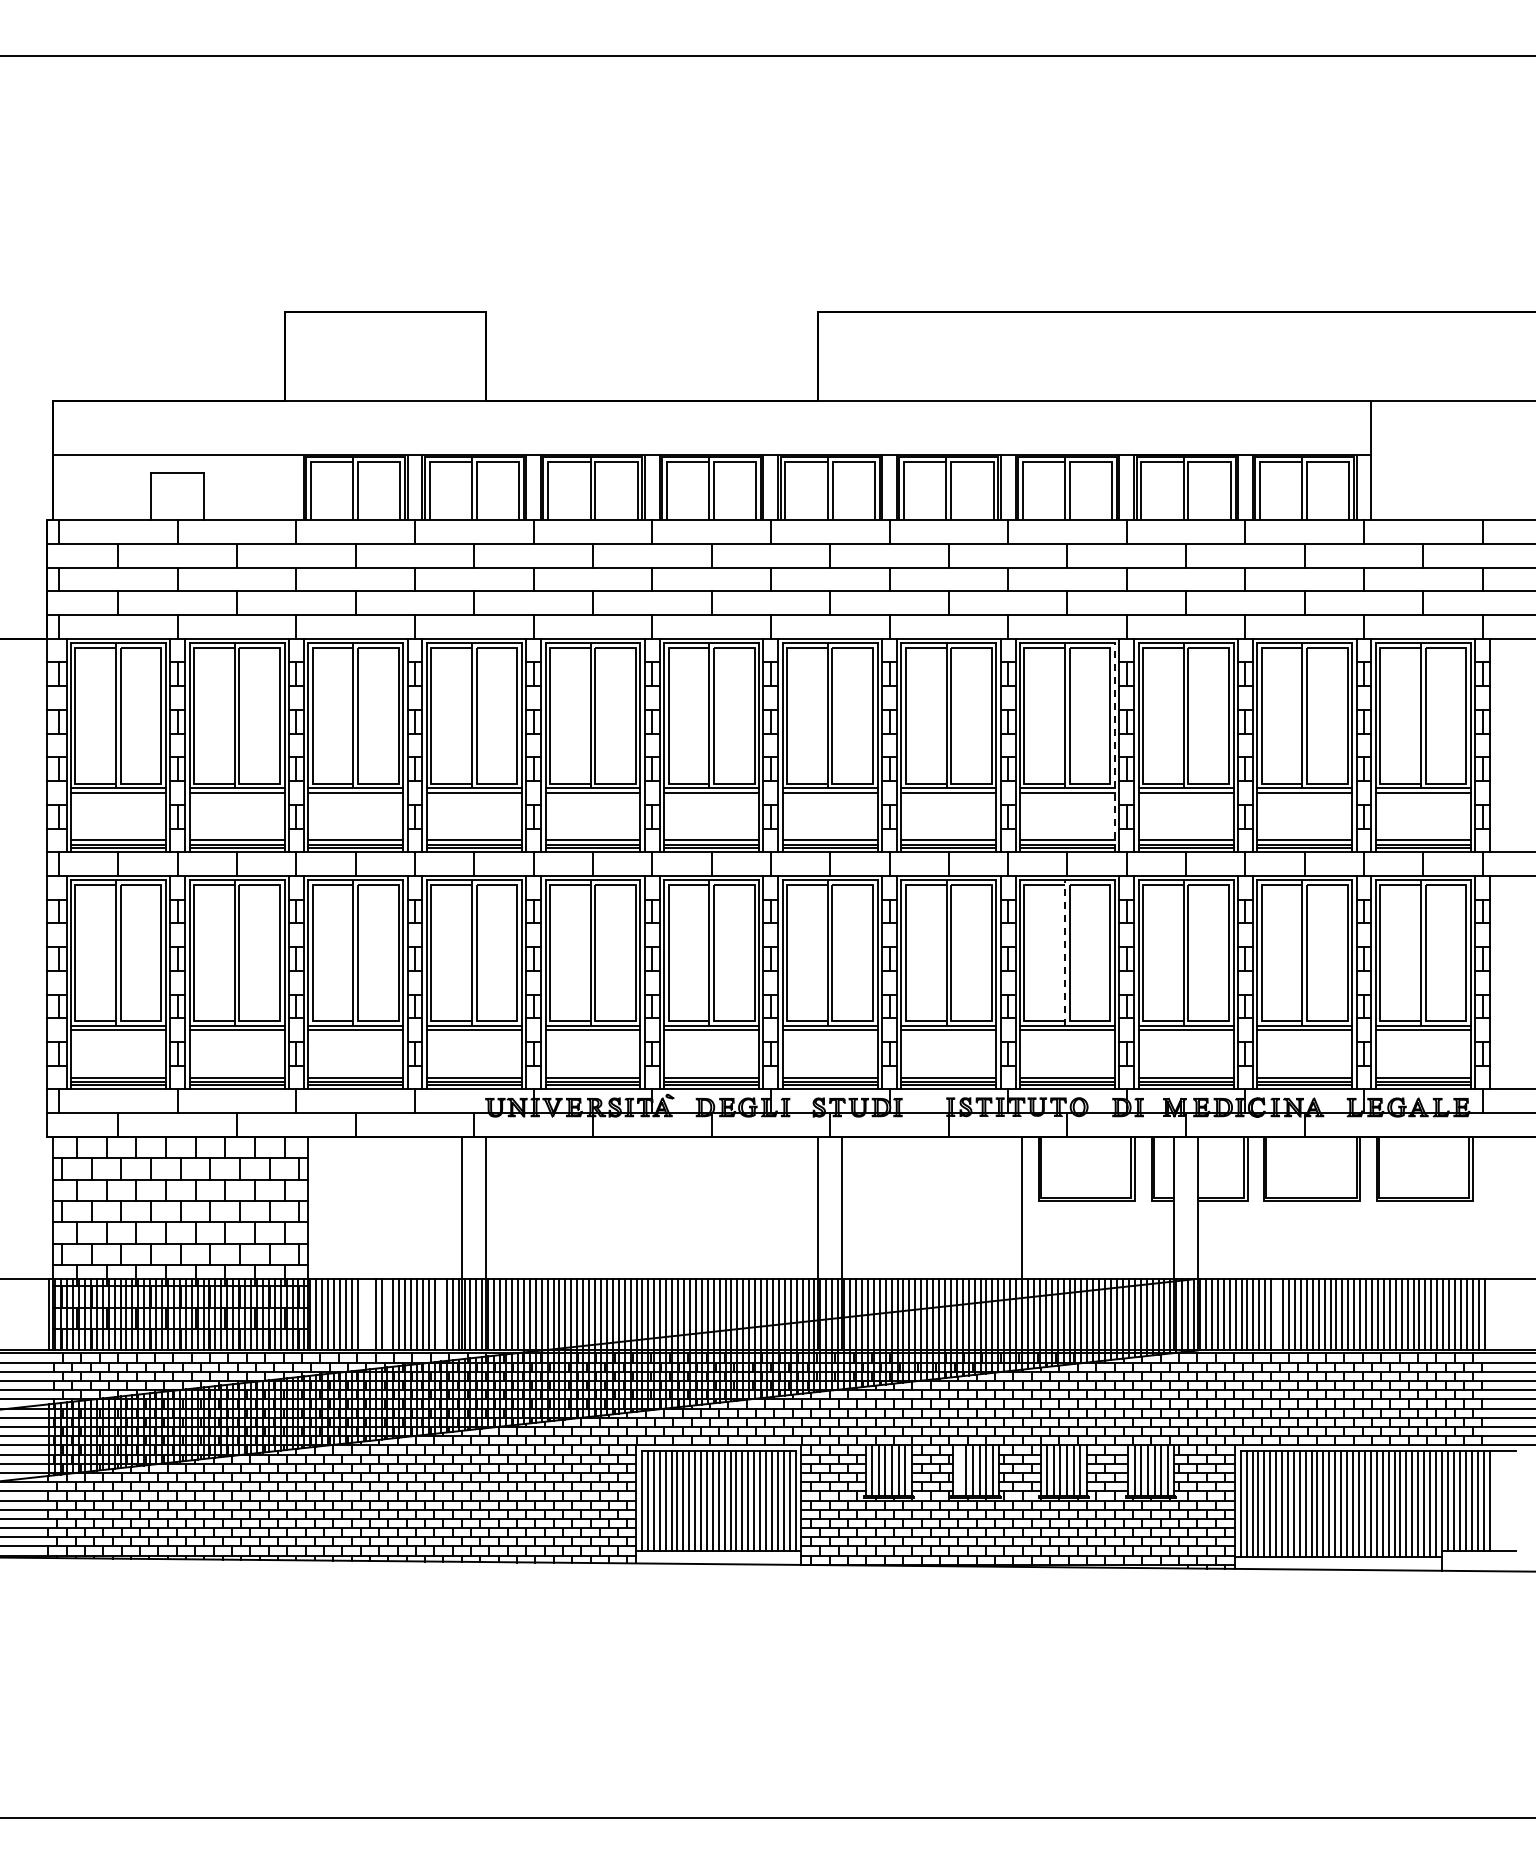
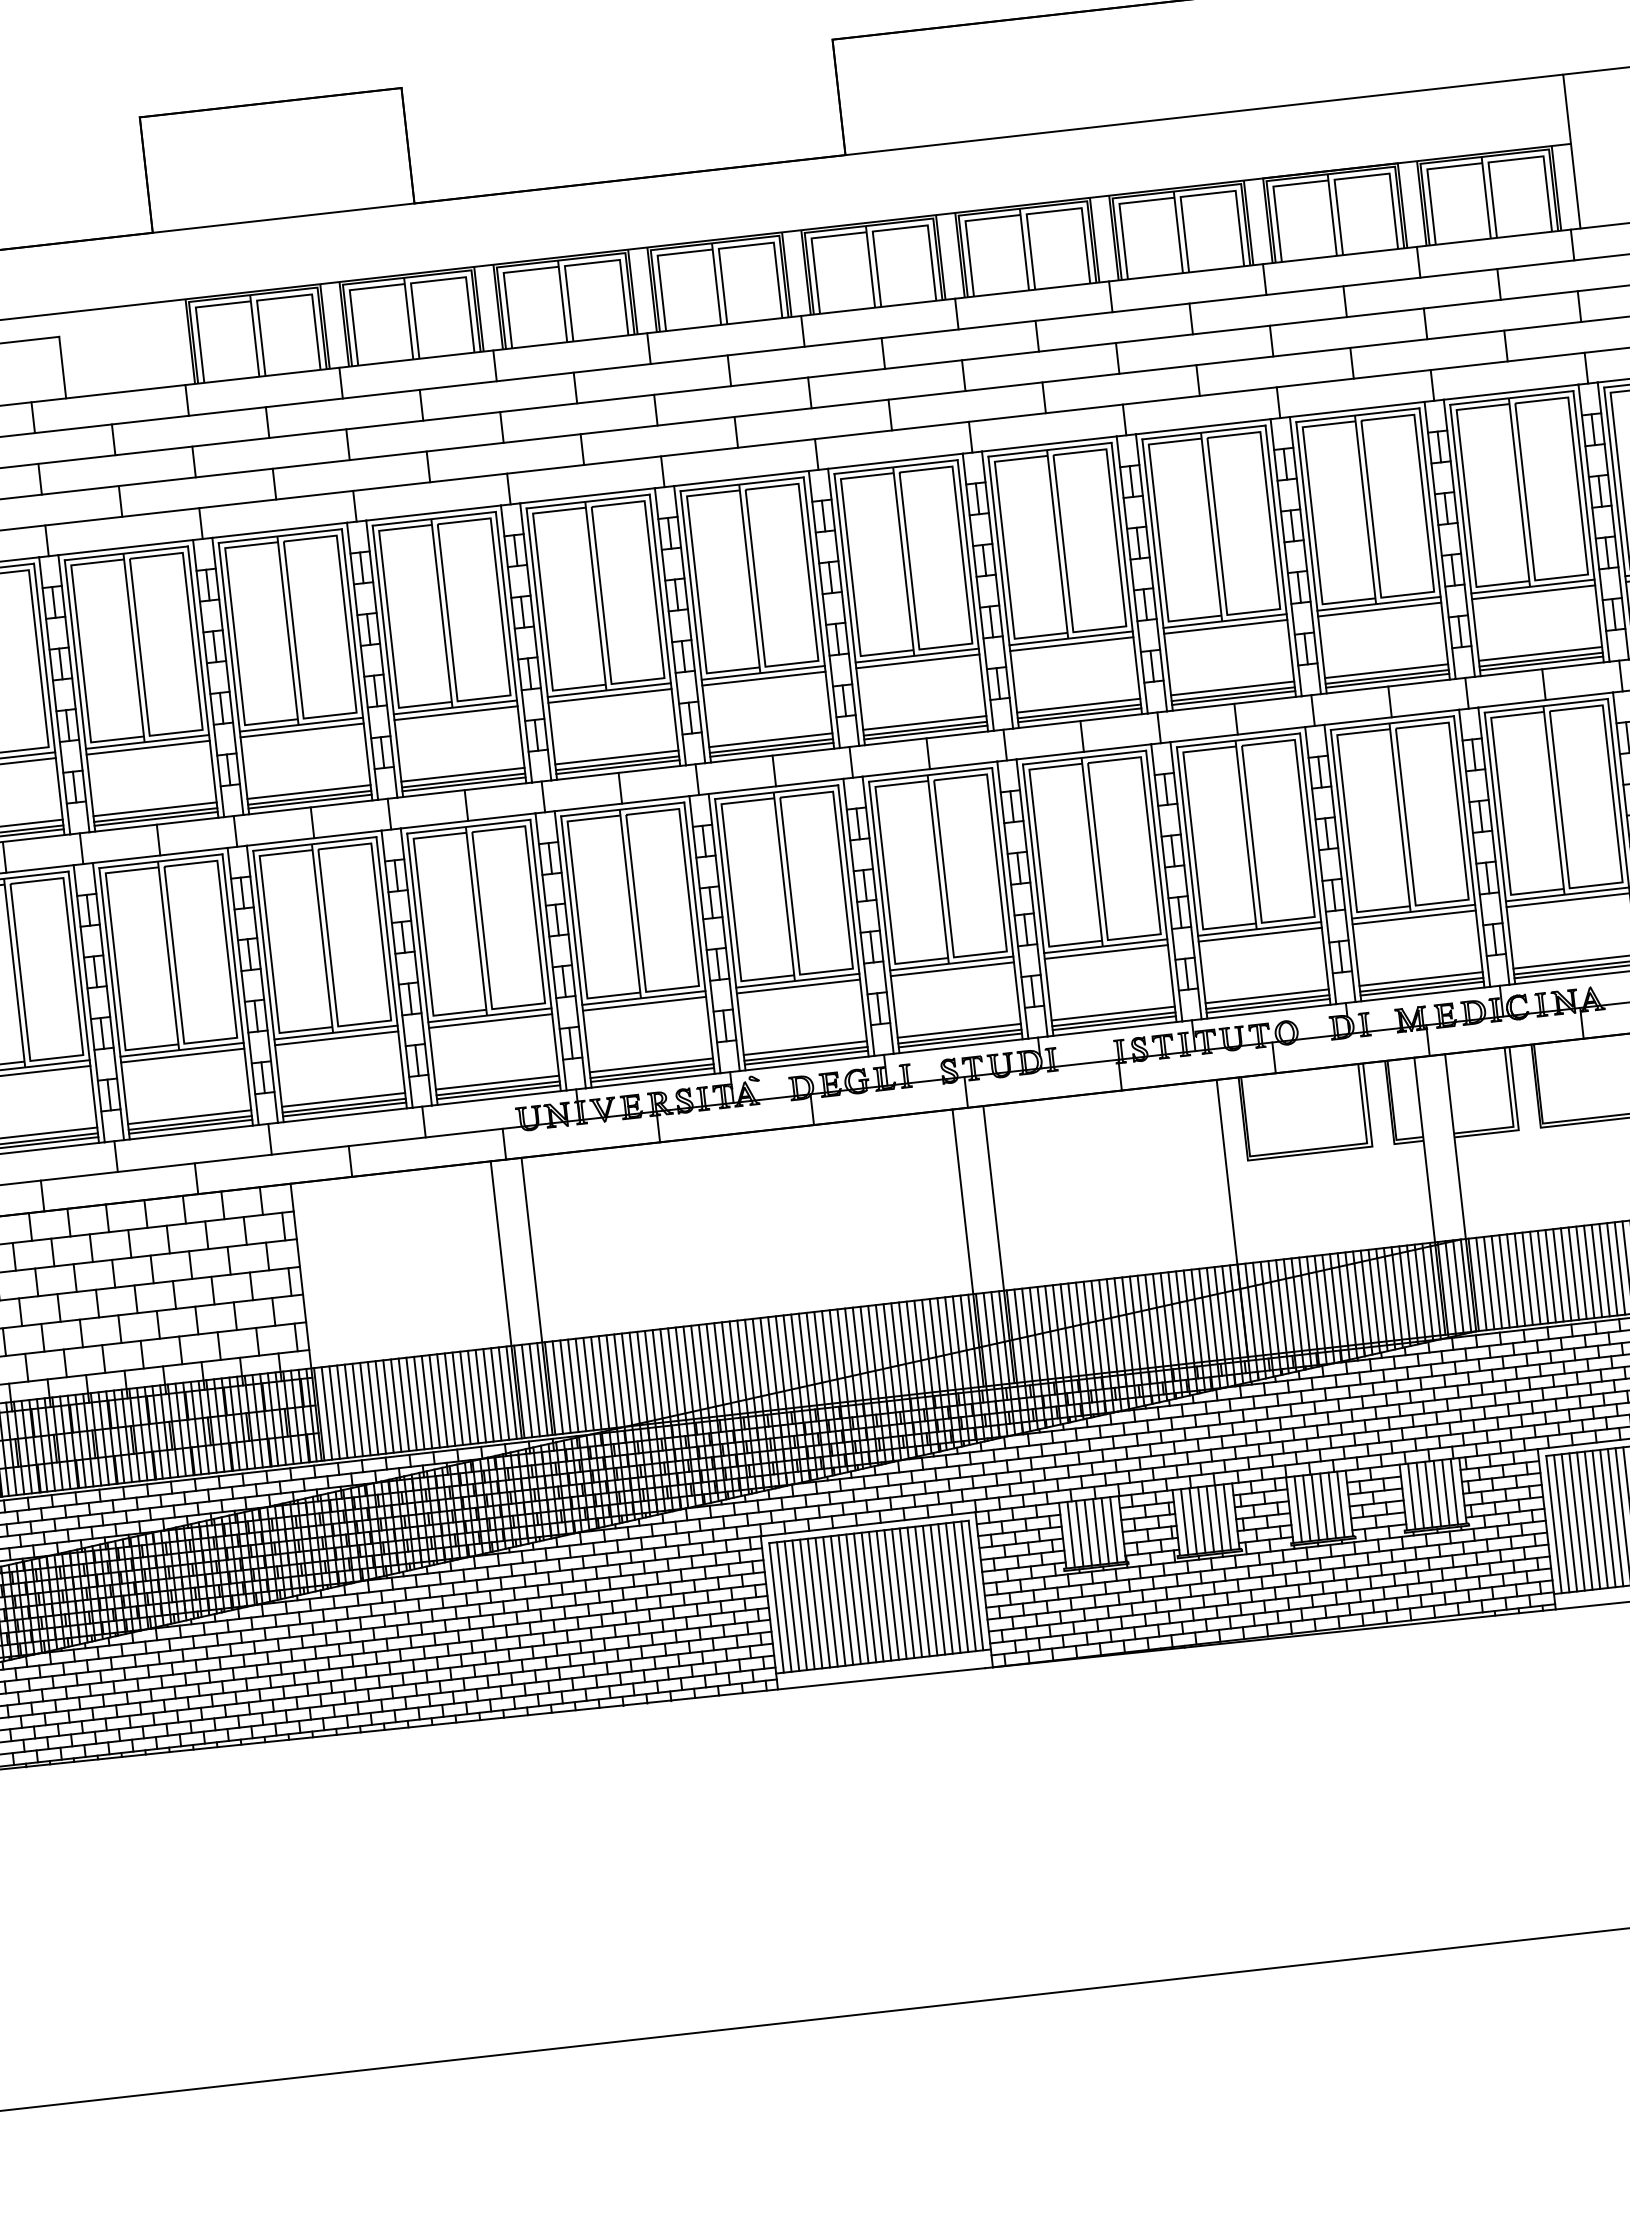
line: (1114, 747) -> (1280, 561), dashed -> solid
line: (1065, 953) -> (1246, 835), dashed -> solid
line: (363, 1314) -> (388, 1406), added
line: (369, 1314) -> (395, 1405), added
line: (387, 1314) -> (419, 1402), added
line: (440, 1314) -> (488, 1394), added
line: (1277, 1314) -> (1574, 1273), added
line: (959, 1470) -> (1184, 1521), added

